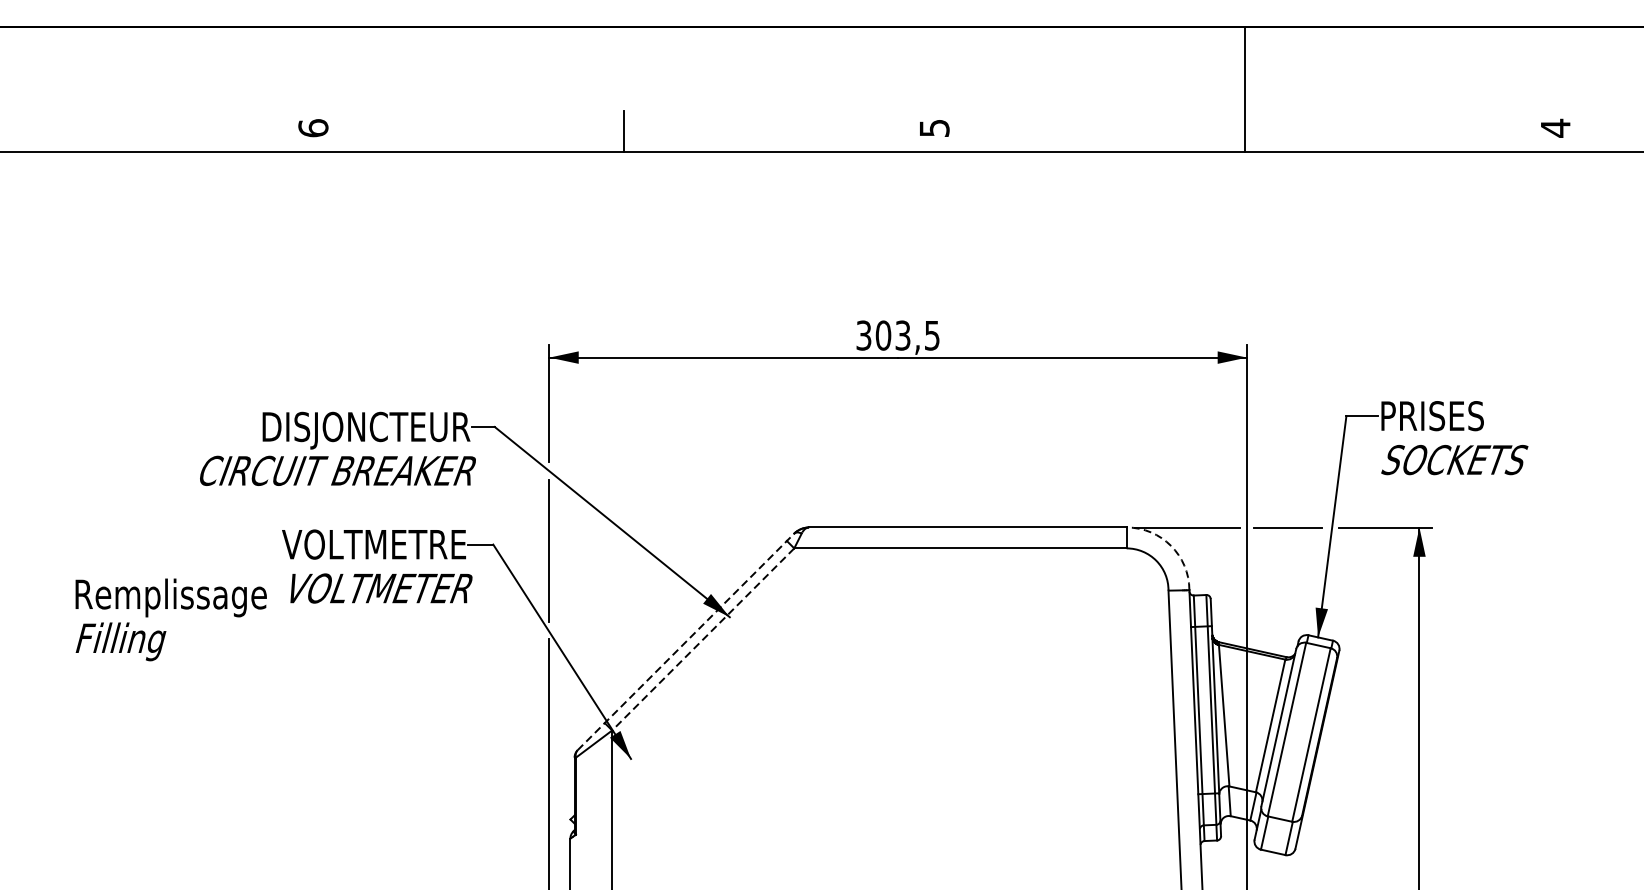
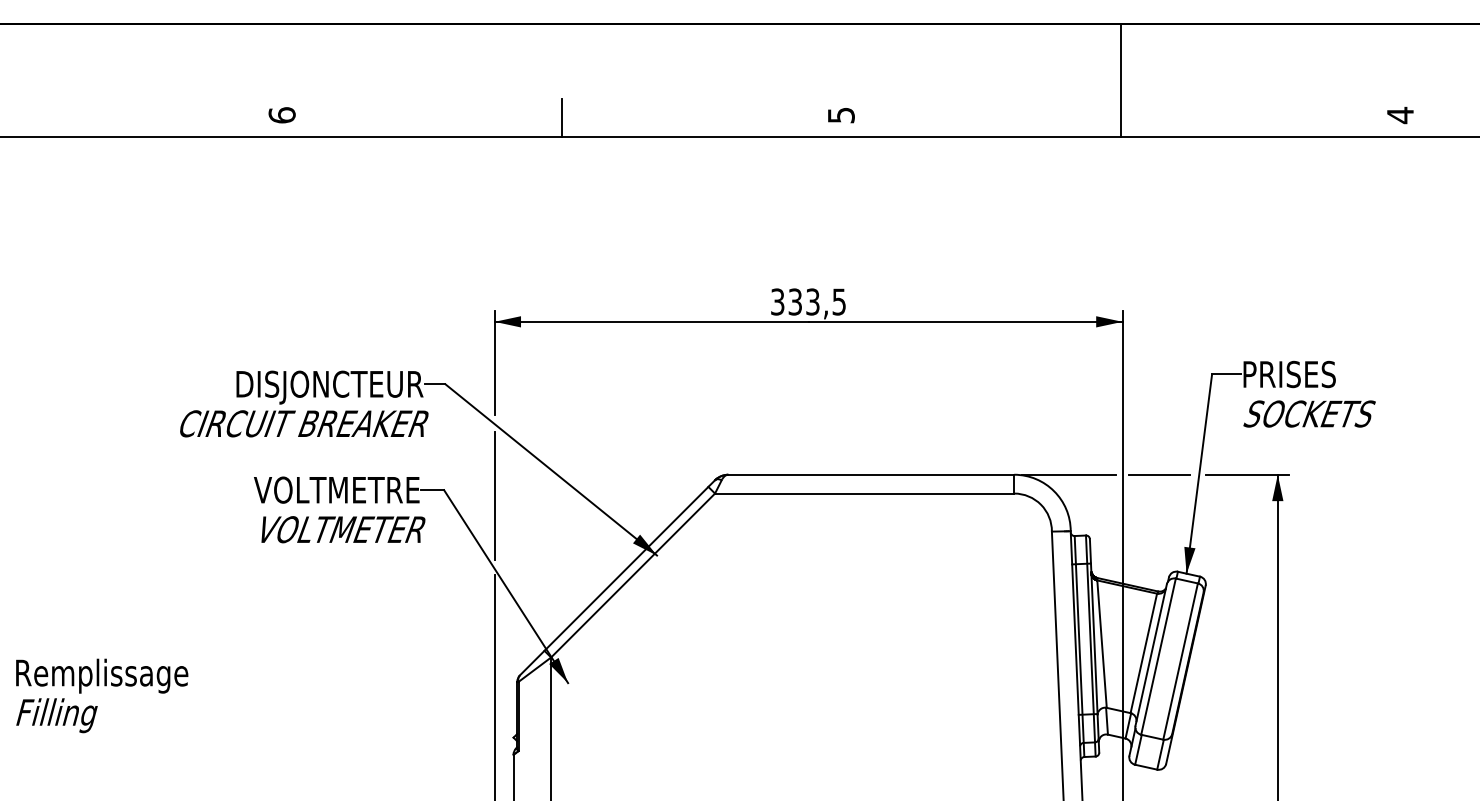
text: (883, 335) -> (795, 301), 303,5 -> 333,5
arc: (1171, 546) -> (1054, 491), dashed -> solid
text: (171, 619) -> (102, 695), moved
line: (703, 639) -> (633, 575), dashed -> solid
line: (685, 641) -> (617, 577), dashed -> solid

